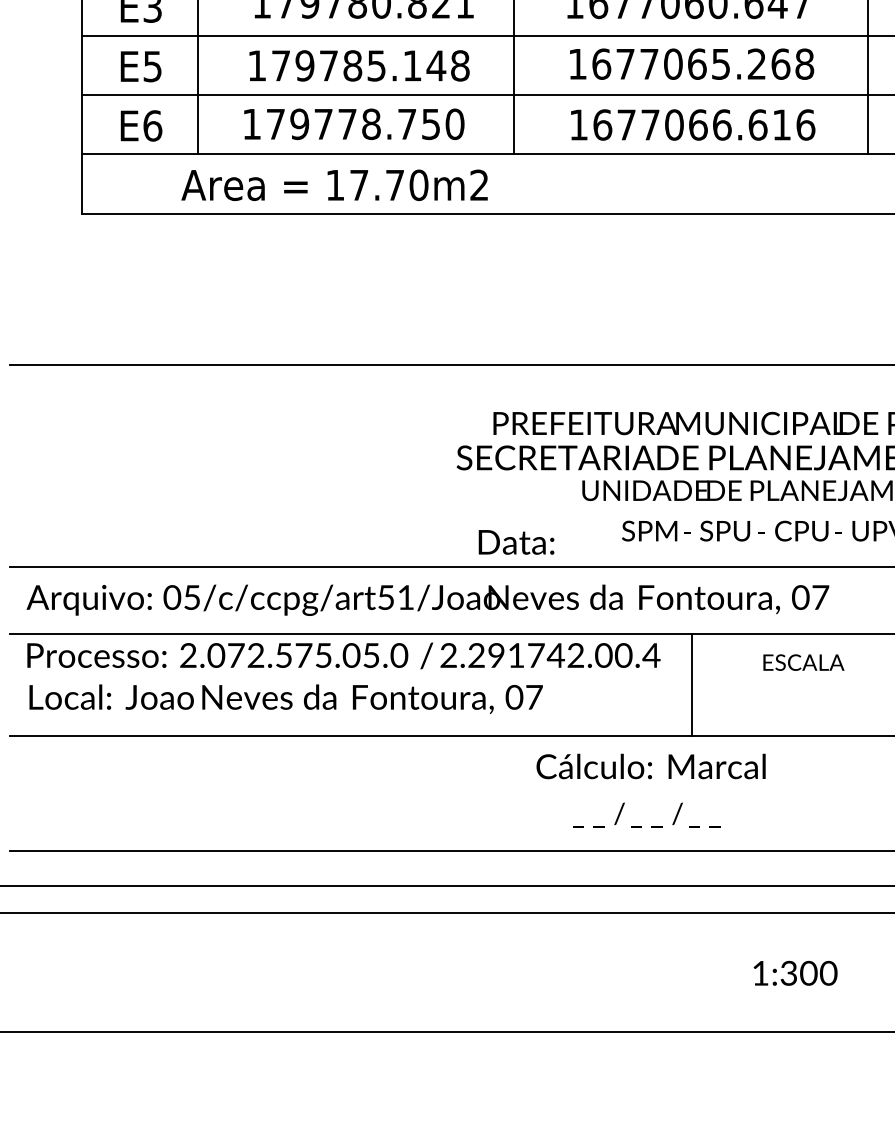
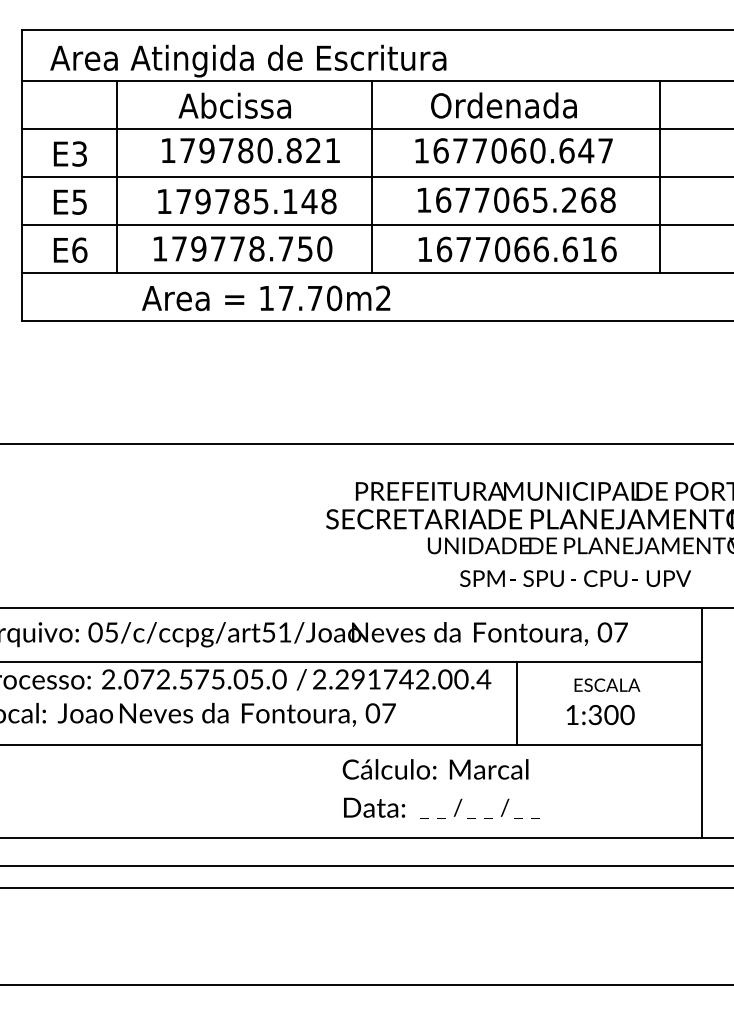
text: (335, 185) -> (266, 298), moved
text: (516, 542) -> (374, 807), moved
text: (650, 766) -> (435, 769), moved
text: (795, 973) -> (600, 715), moved

